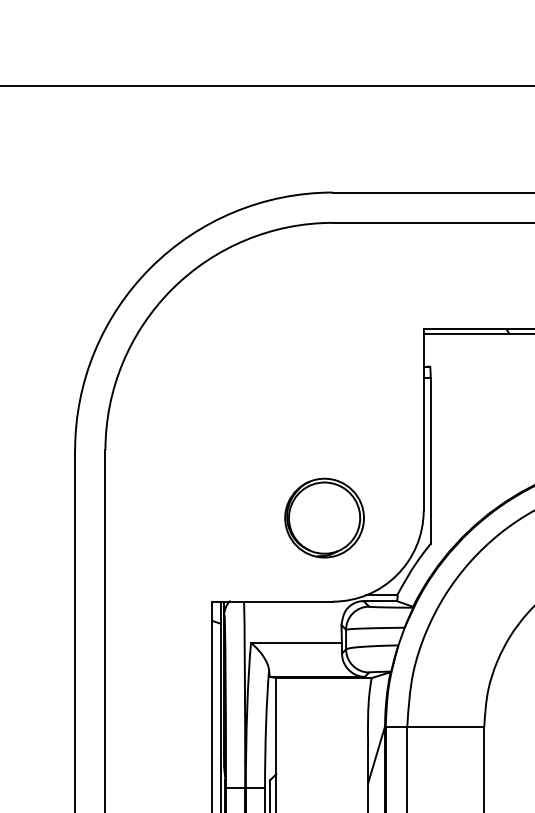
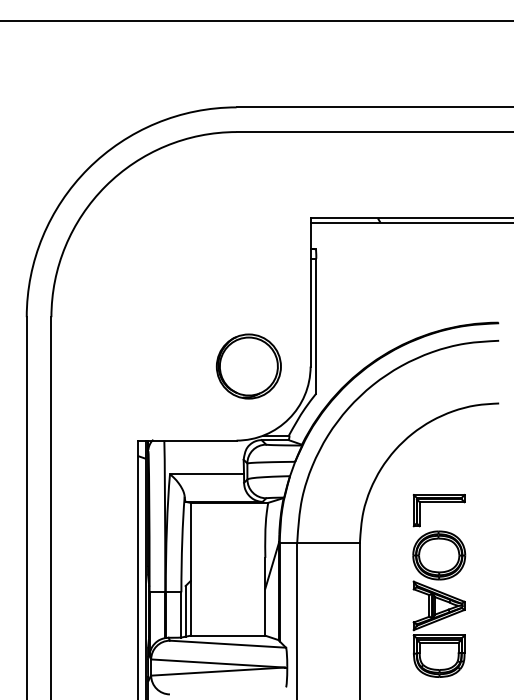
part: (324, 518) -> (248, 366), moved

